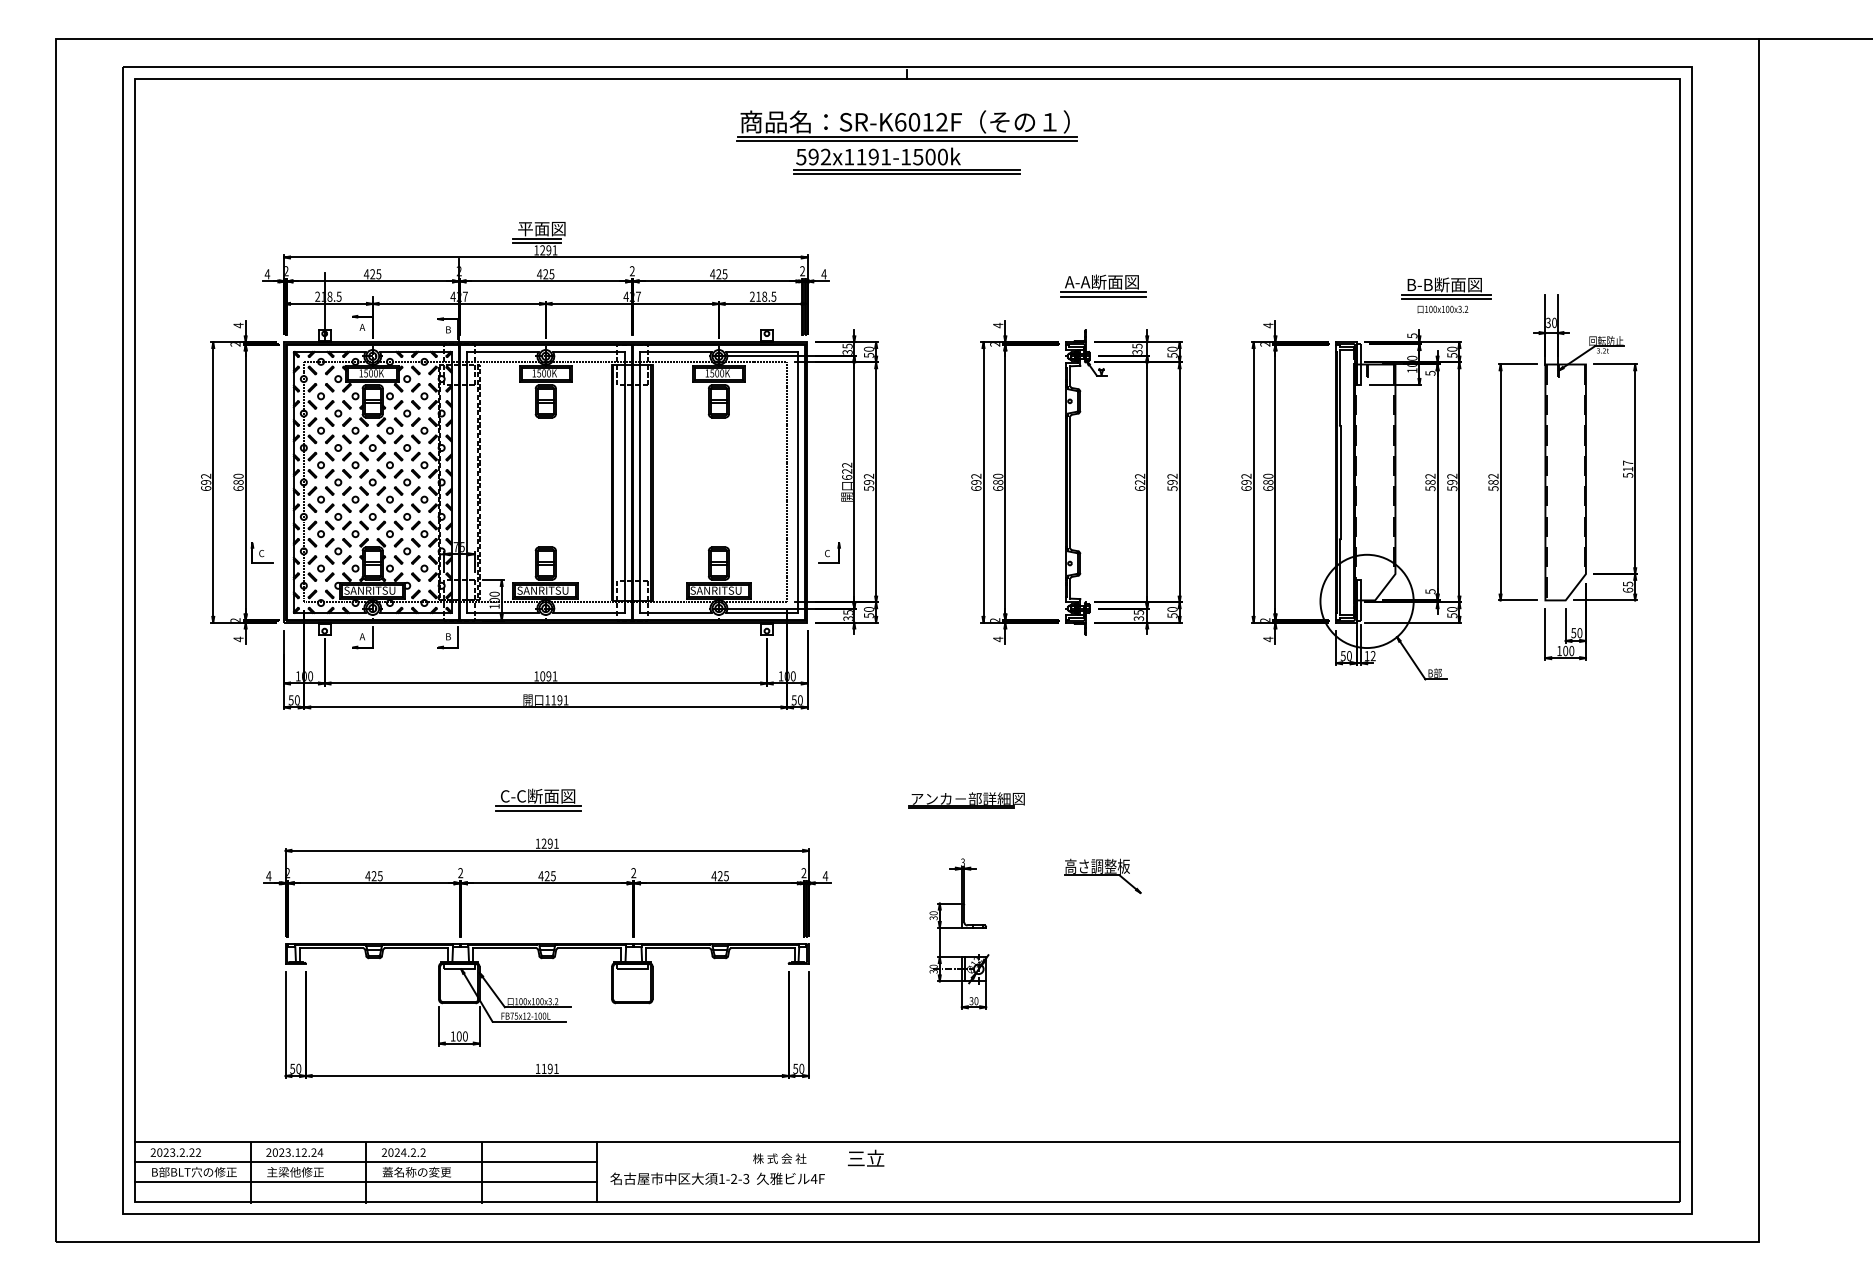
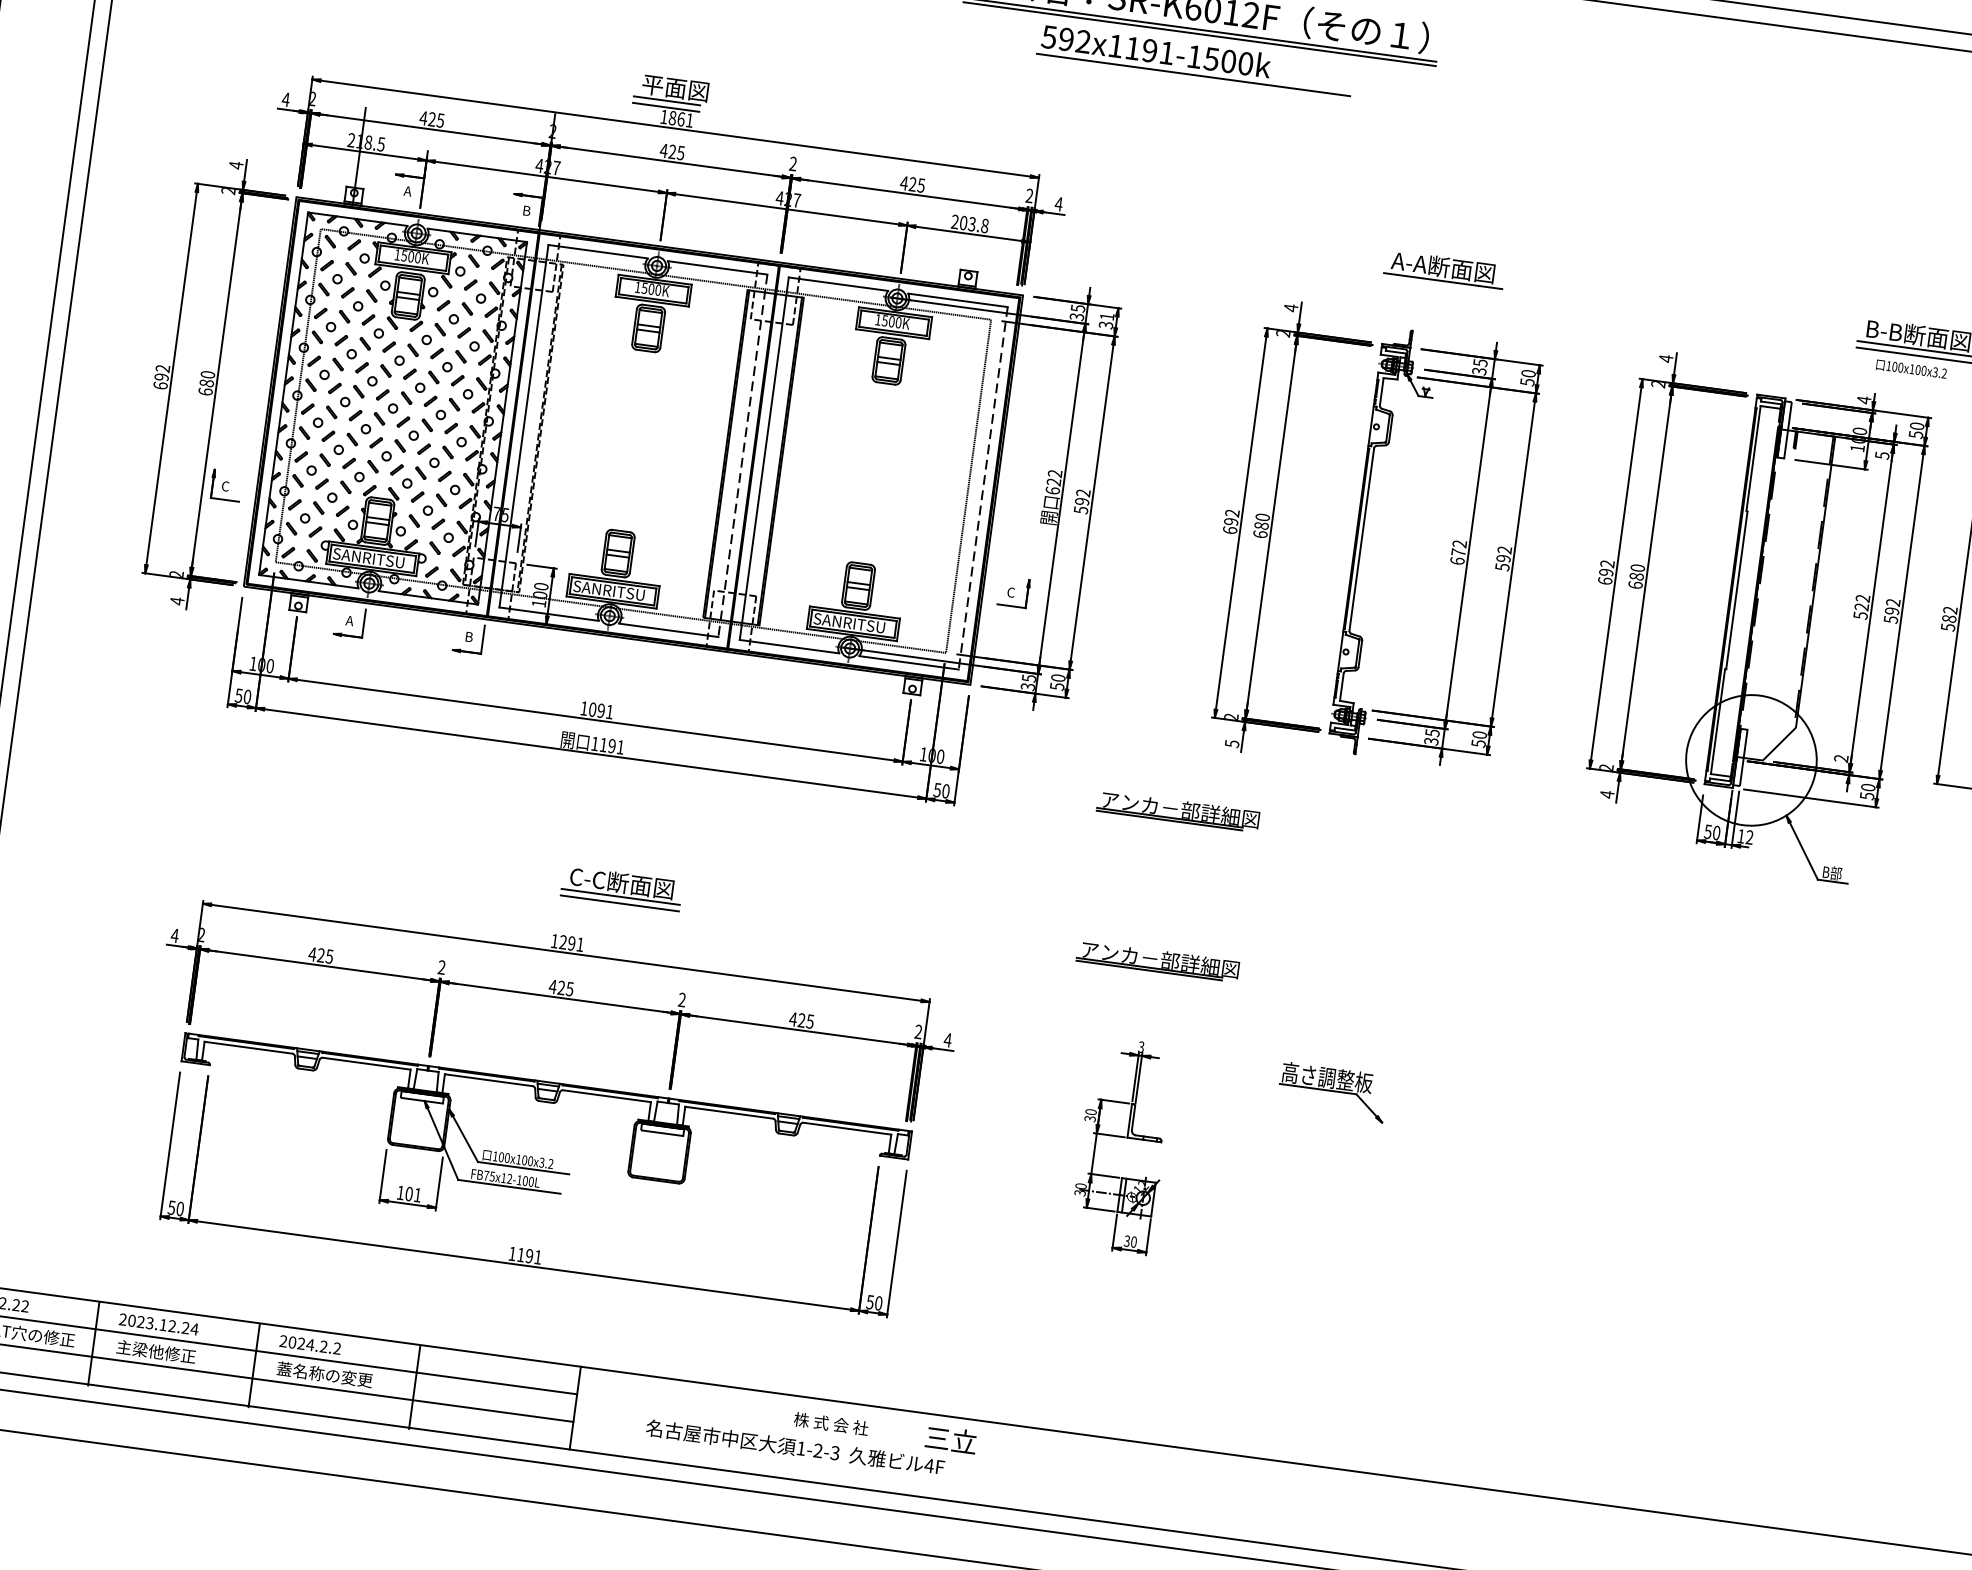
line: (906, 174) -> (1192, 81), removed
text: (545, 250) -> (676, 118), 1291 -> 1861
text: (766, 296) -> (974, 224), 218.5 -> 203.8
line: (1102, 296) -> (1441, 287), removed
text: (1412, 335) -> (1864, 399), 5 -> 4
text: (868, 351) -> (1106, 319), 50 -> 31
line: (624, 482) -> (742, 455), solid -> dashed
line: (797, 482) -> (982, 488), solid -> dashed
text: (1140, 482) -> (1459, 552), 622 -> 672
text: (1430, 482) -> (1861, 607), 582 -> 522
text: (1430, 591) -> (1841, 758), 5 -> 2
text: (998, 639) -> (1232, 744), 4 -> 5
part: (966, 692) -> (1178, 811), added
part: (538, 799) -> (622, 887), moved
text: (465, 1036) -> (417, 1195), 100 -> 101
text: (717, 1178) -> (795, 1447), moved

